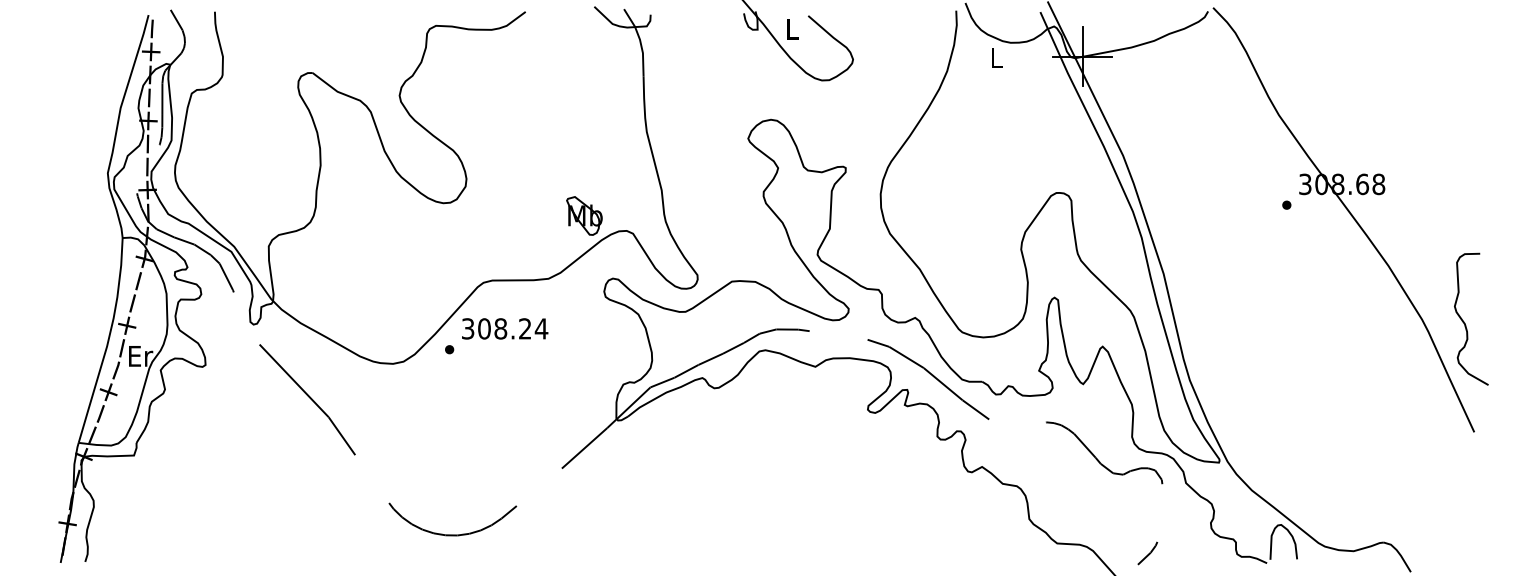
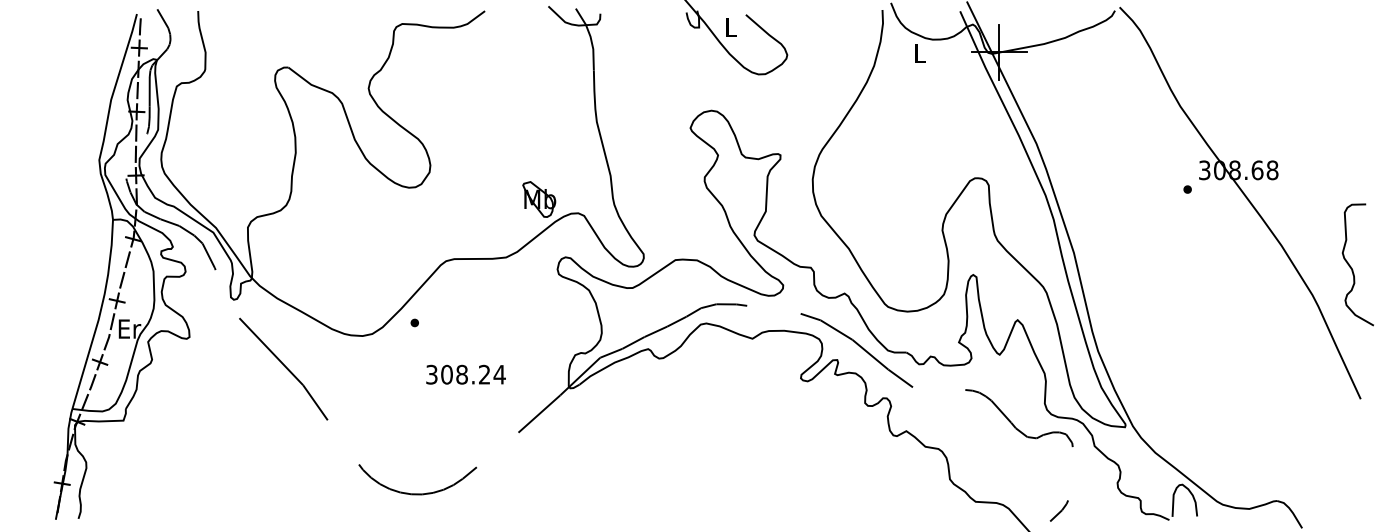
curve: (1464, 321) -> (1351, 266), moved
text: (504, 328) -> (465, 374), moved

